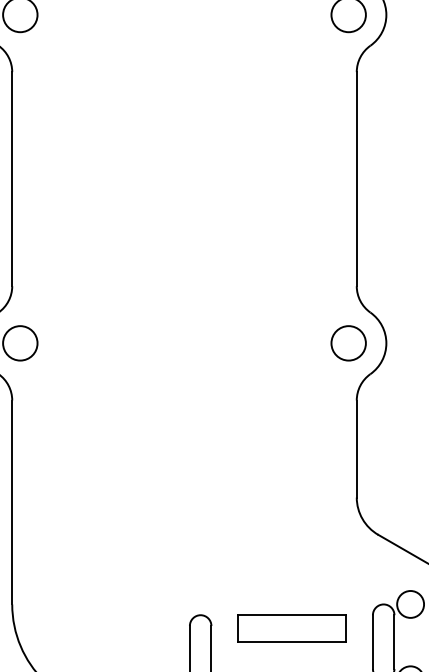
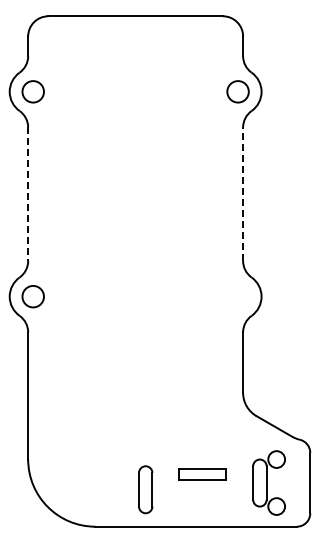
line: (12, 179) -> (28, 194), solid -> dashed
line: (357, 179) -> (243, 194), solid -> dashed
circle: (347, 343) -> (237, 296), removed
part: (291, 628) -> (202, 474), size x0.7

